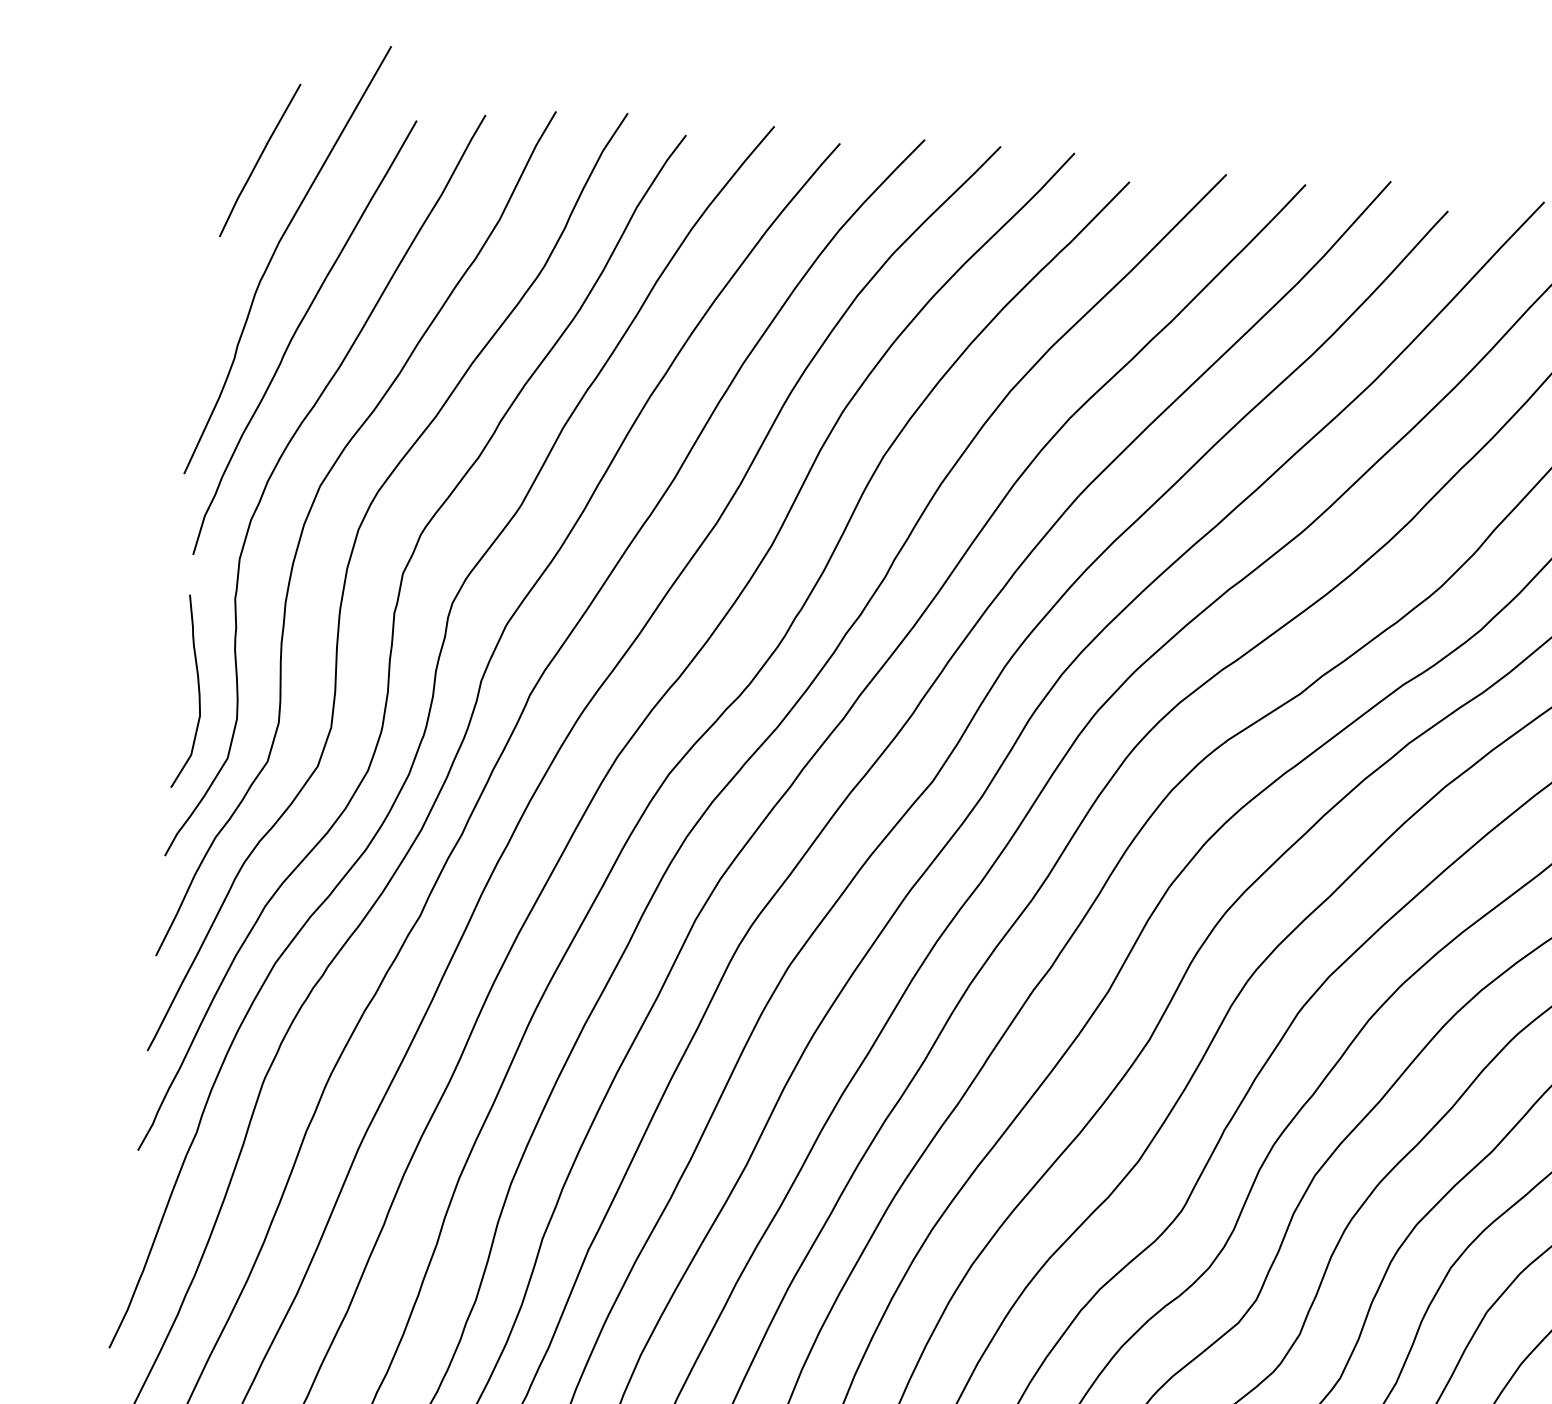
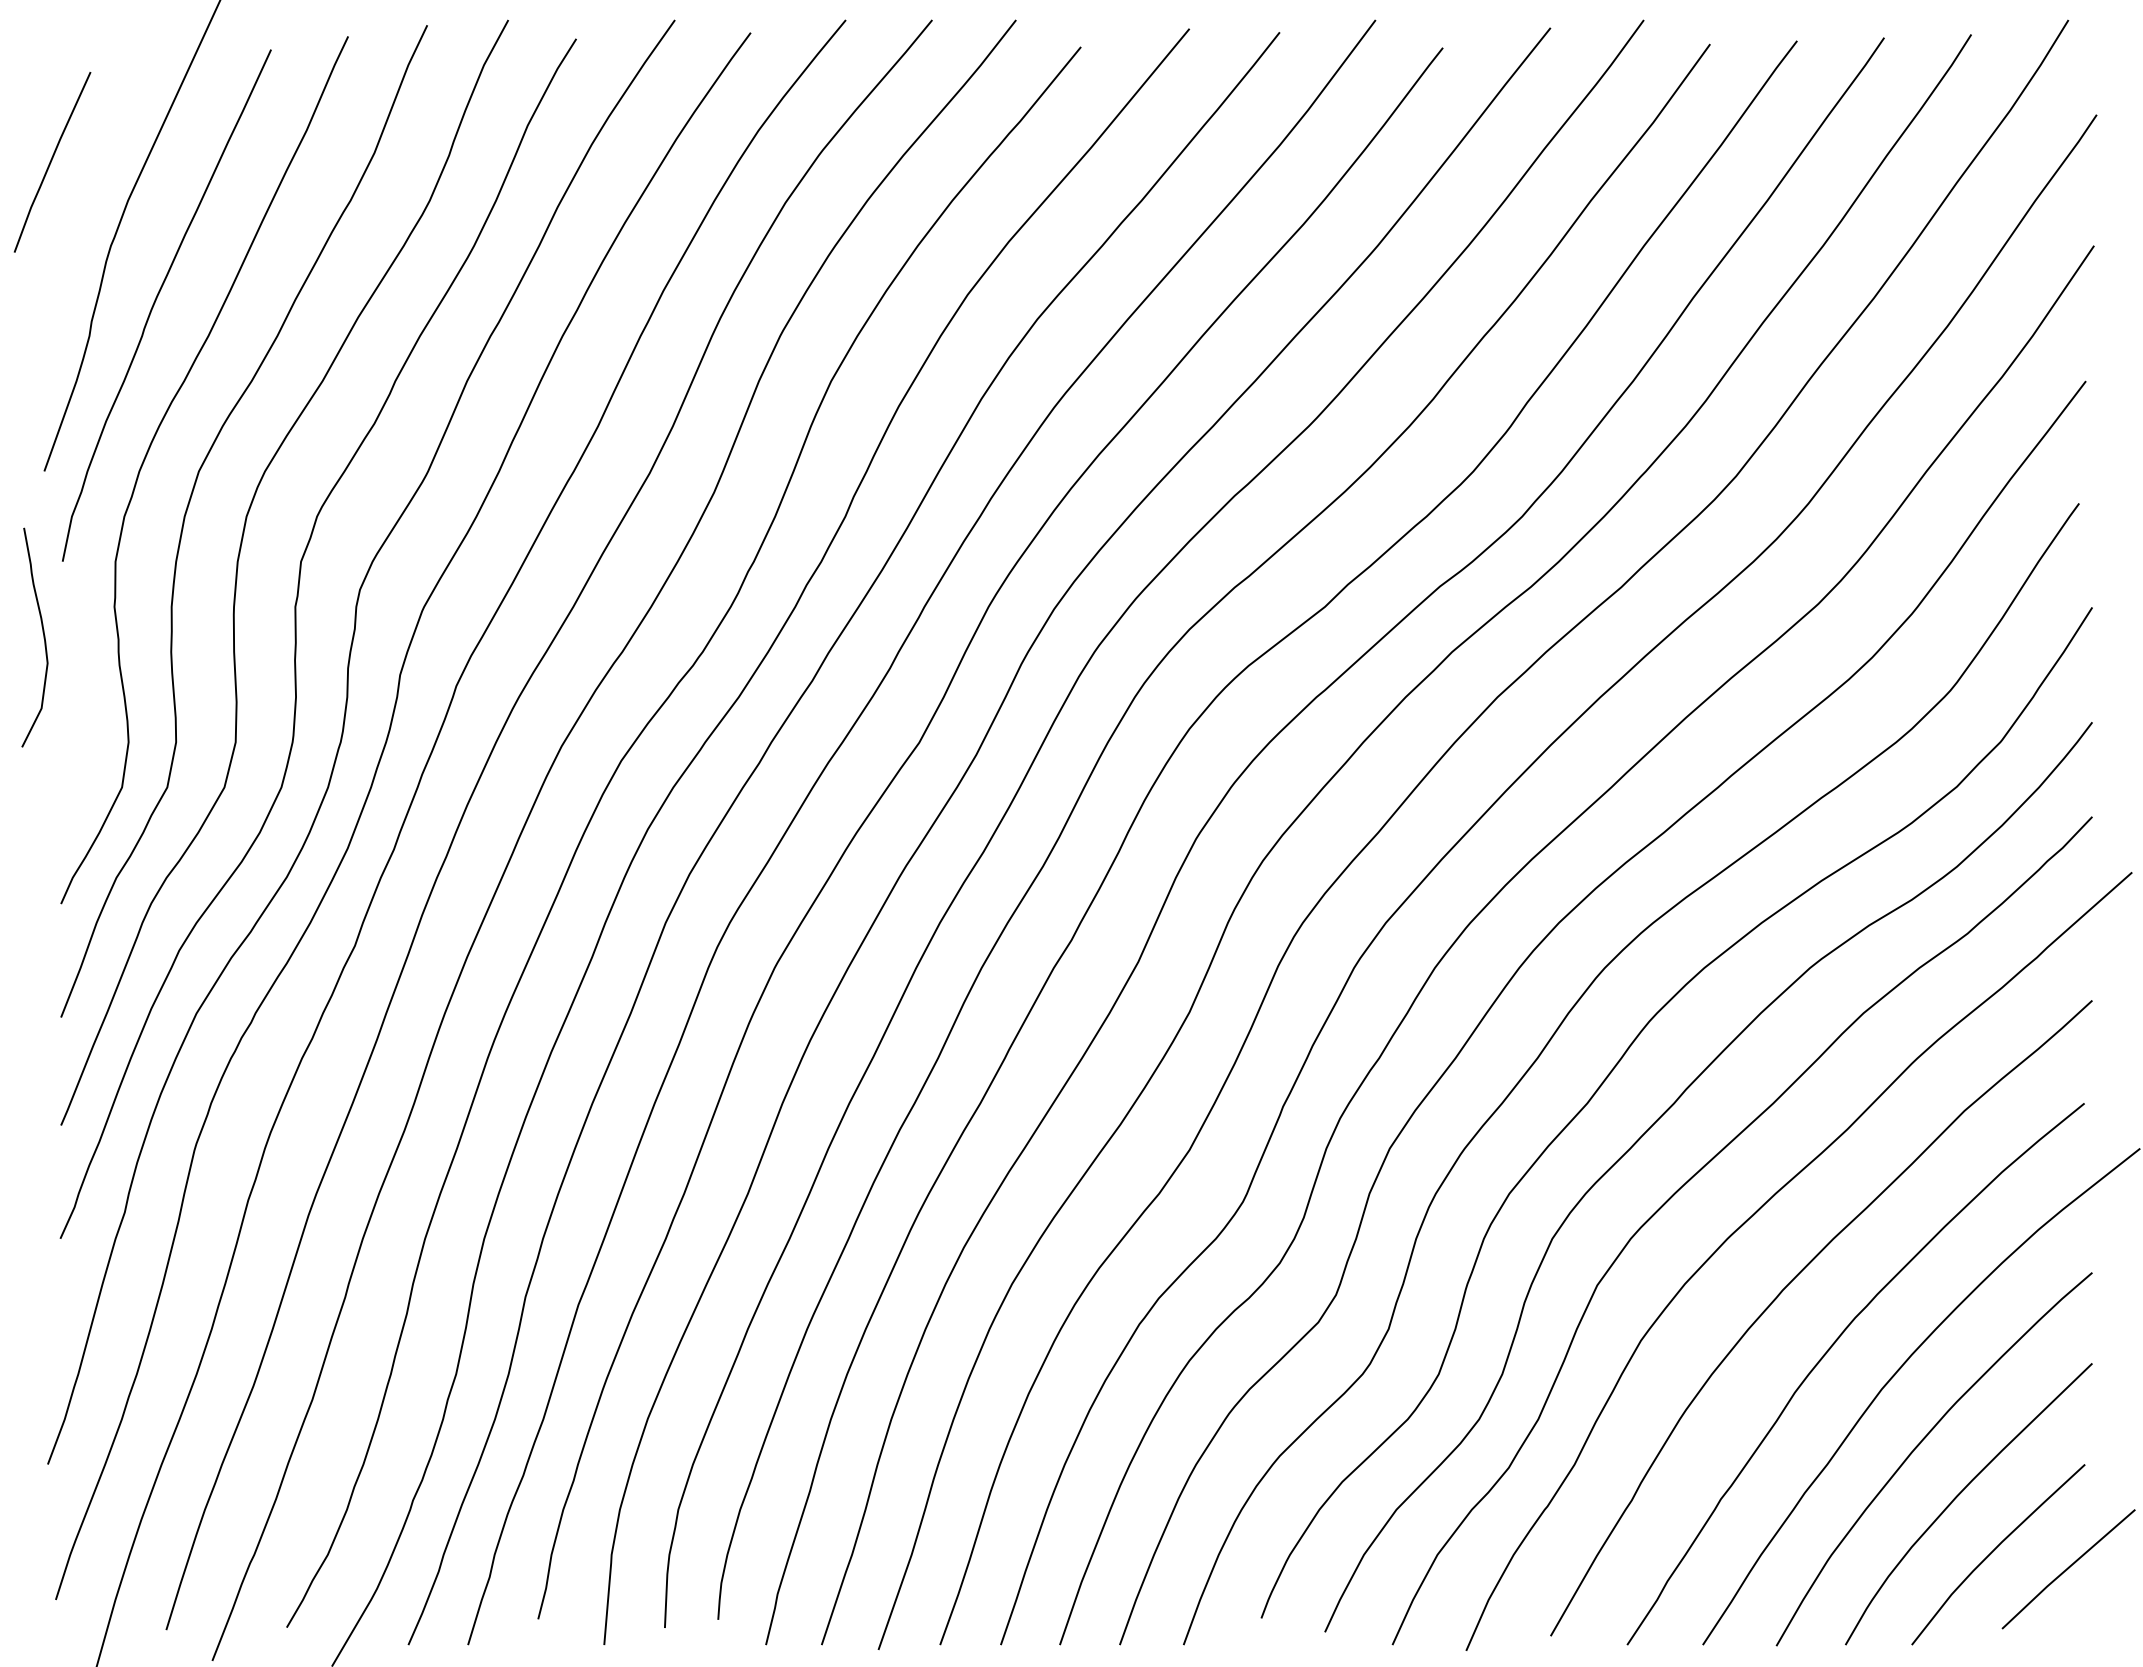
line: (259, 160) -> (51, 162), moved
curve: (198, 692) -> (43, 637), moved

